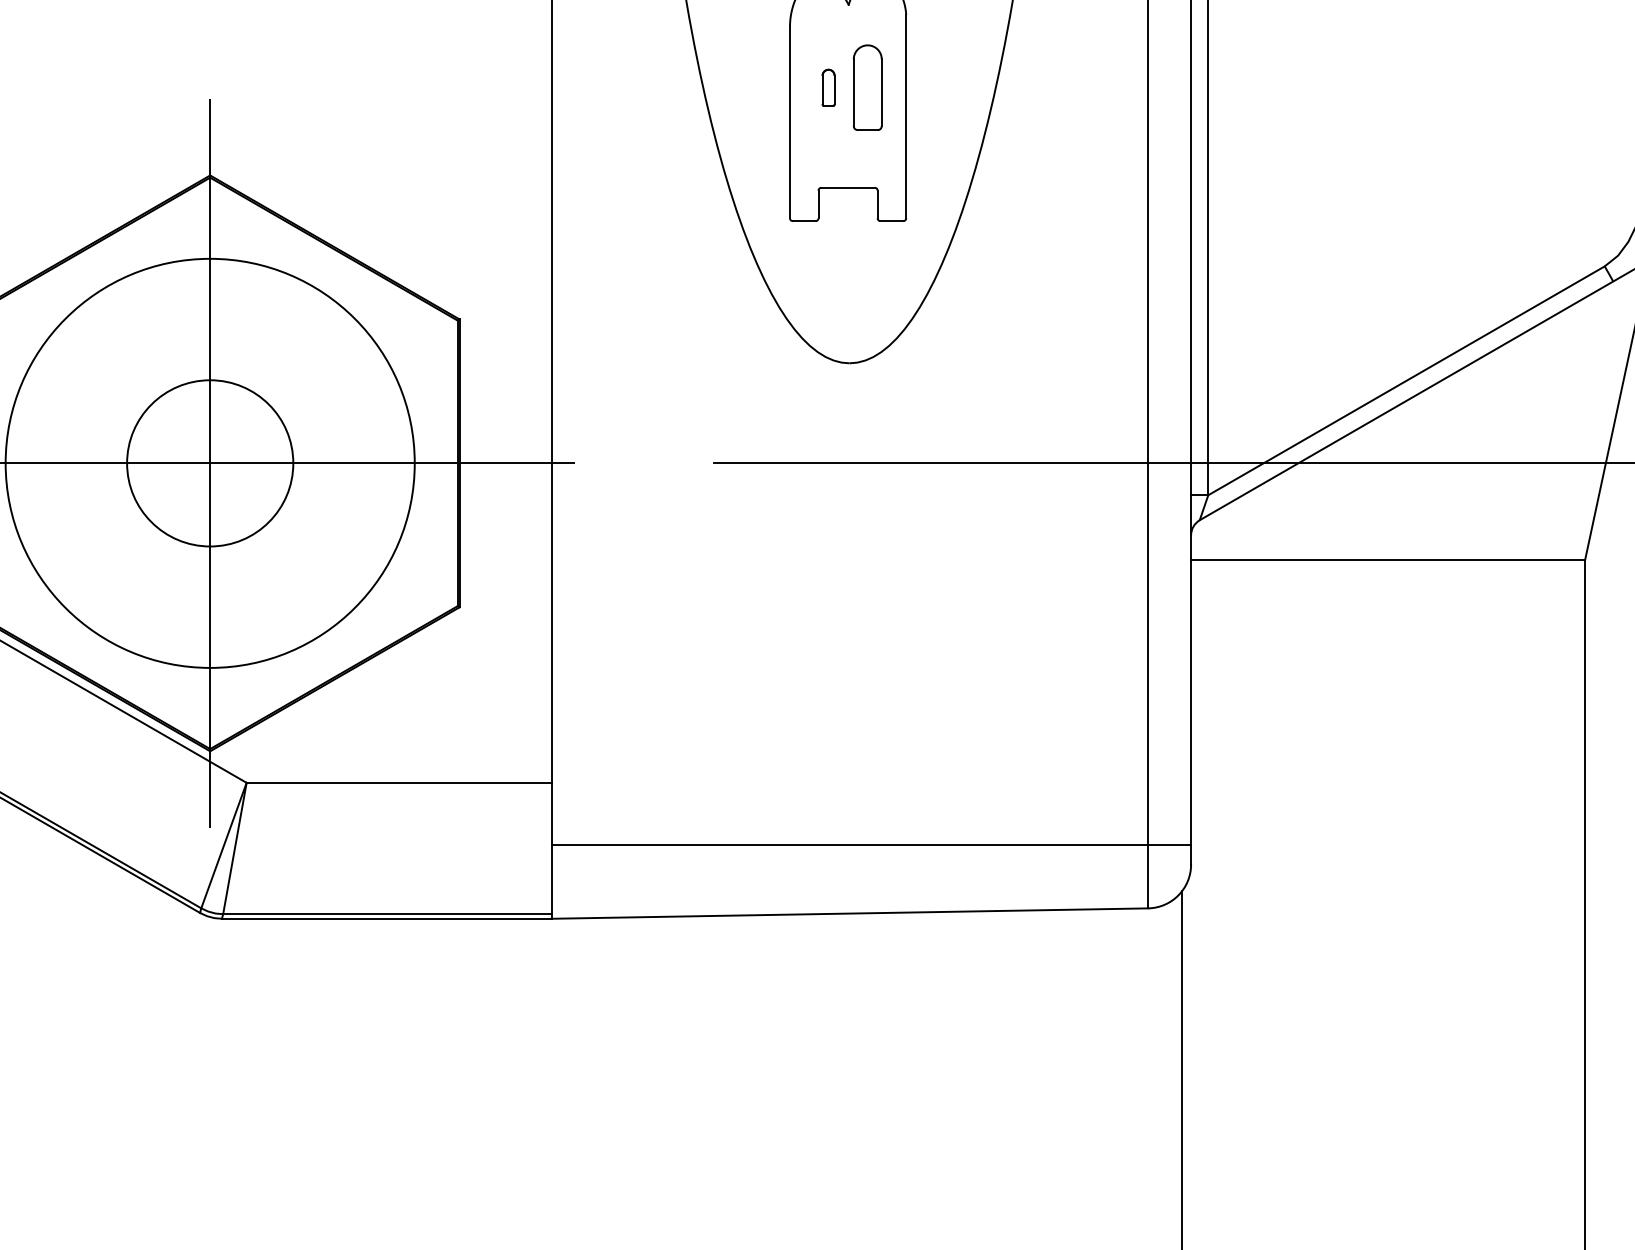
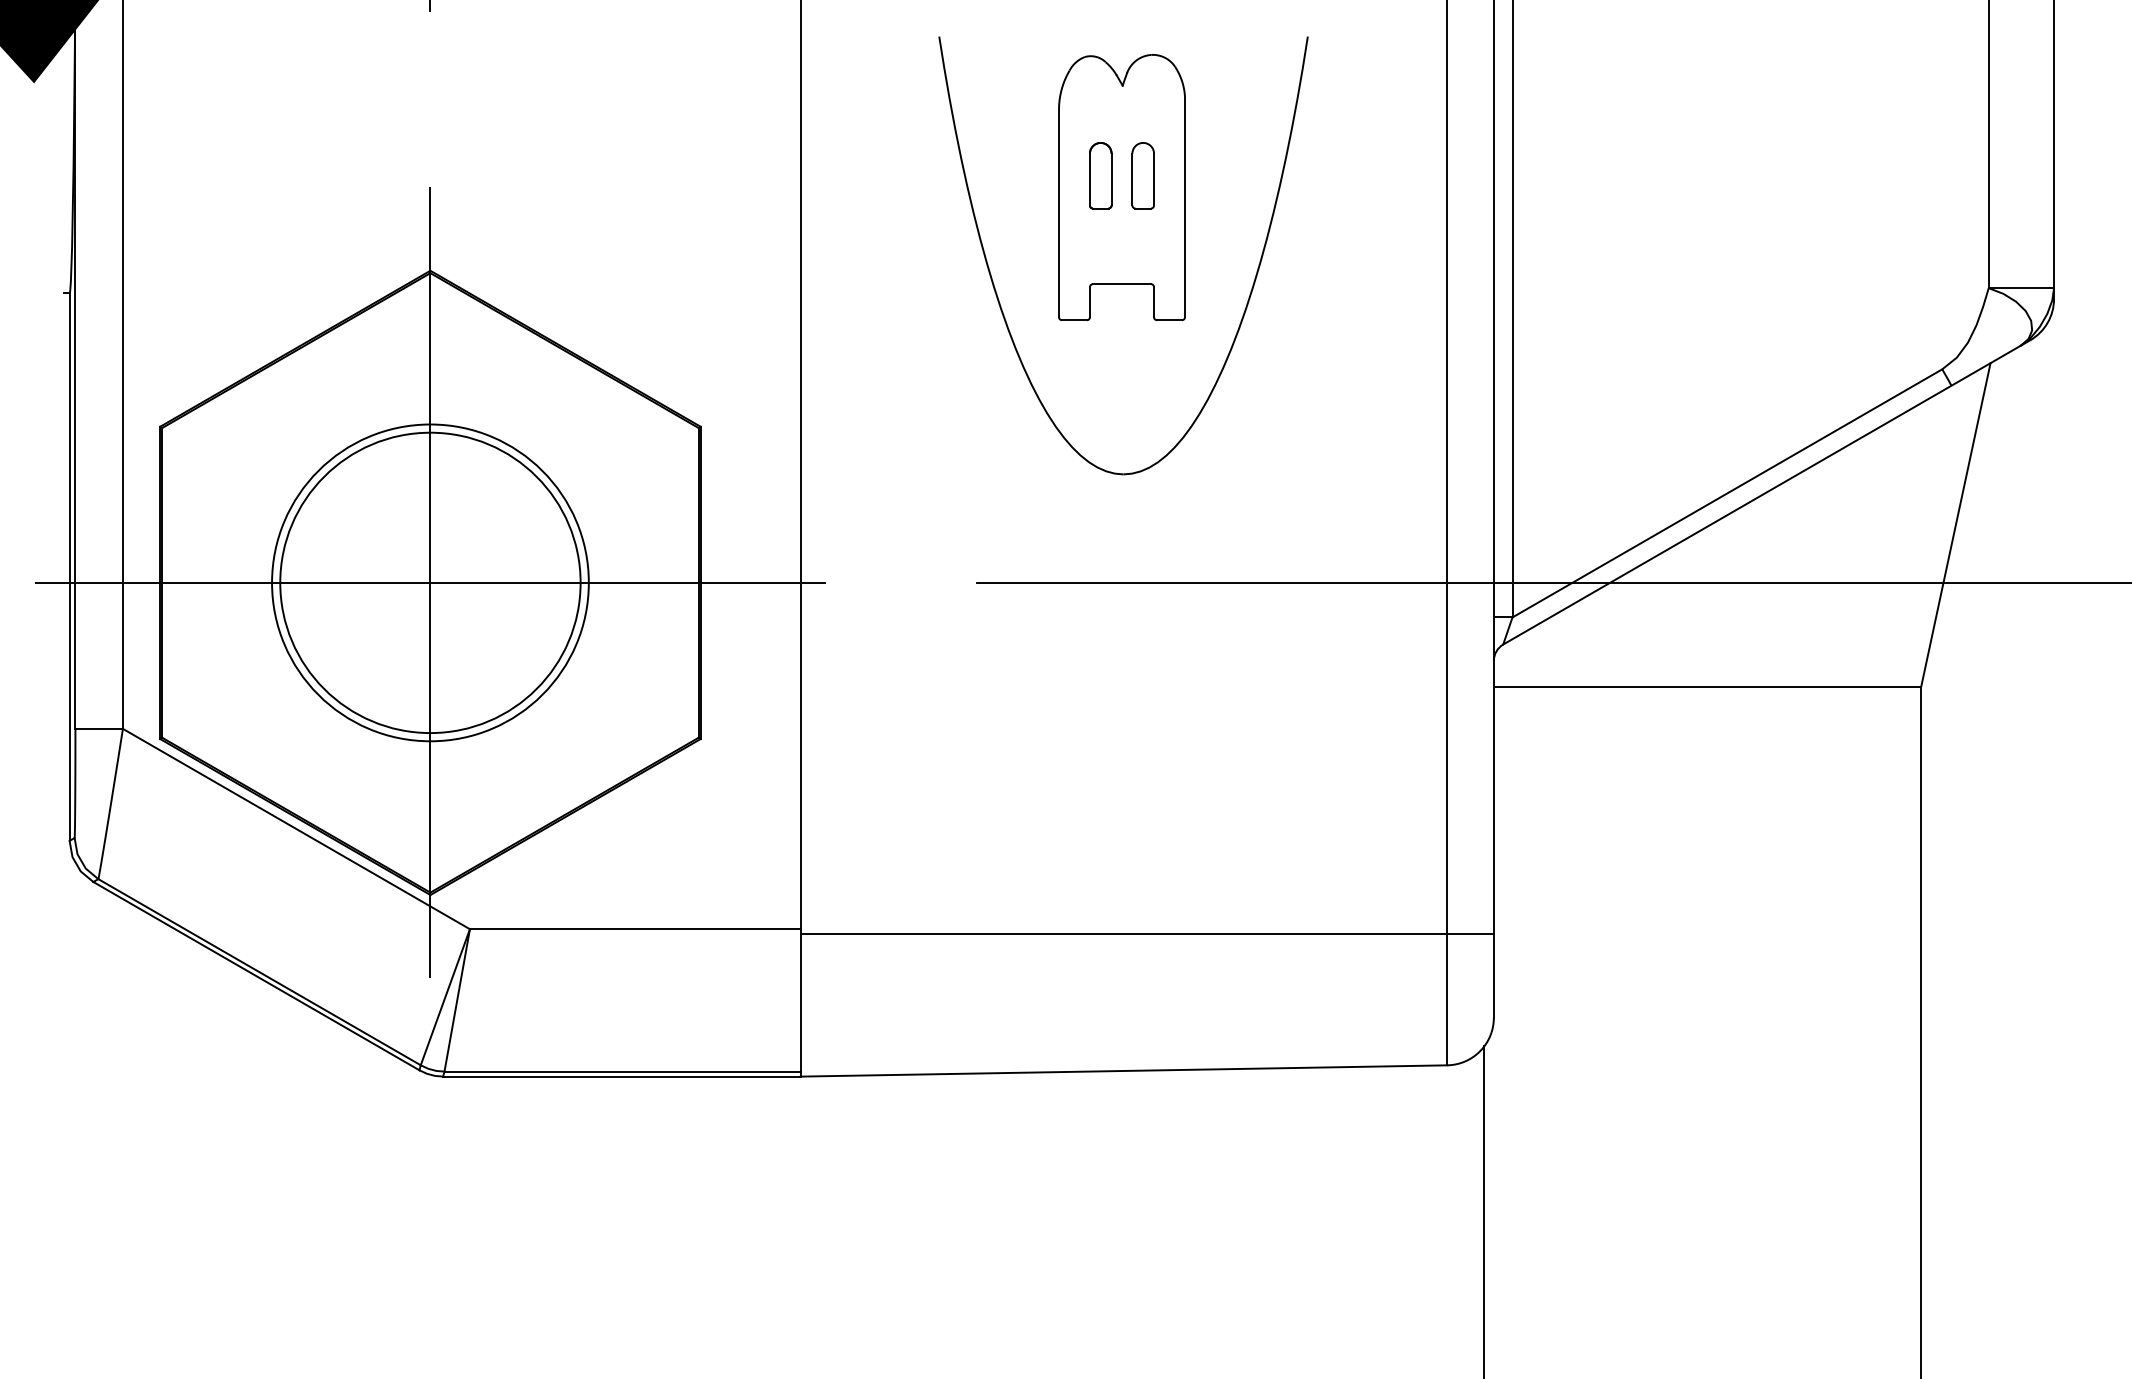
part: (828, 87) -> (1100, 175), size x1.67
part: (867, 87) -> (1142, 175), size x0.71
circle: (210, 463) -> (430, 582), size x0.71
circle: (210, 463) -> (430, 582), size x1.67
line: (870, 844) -> (1146, 934), moved

